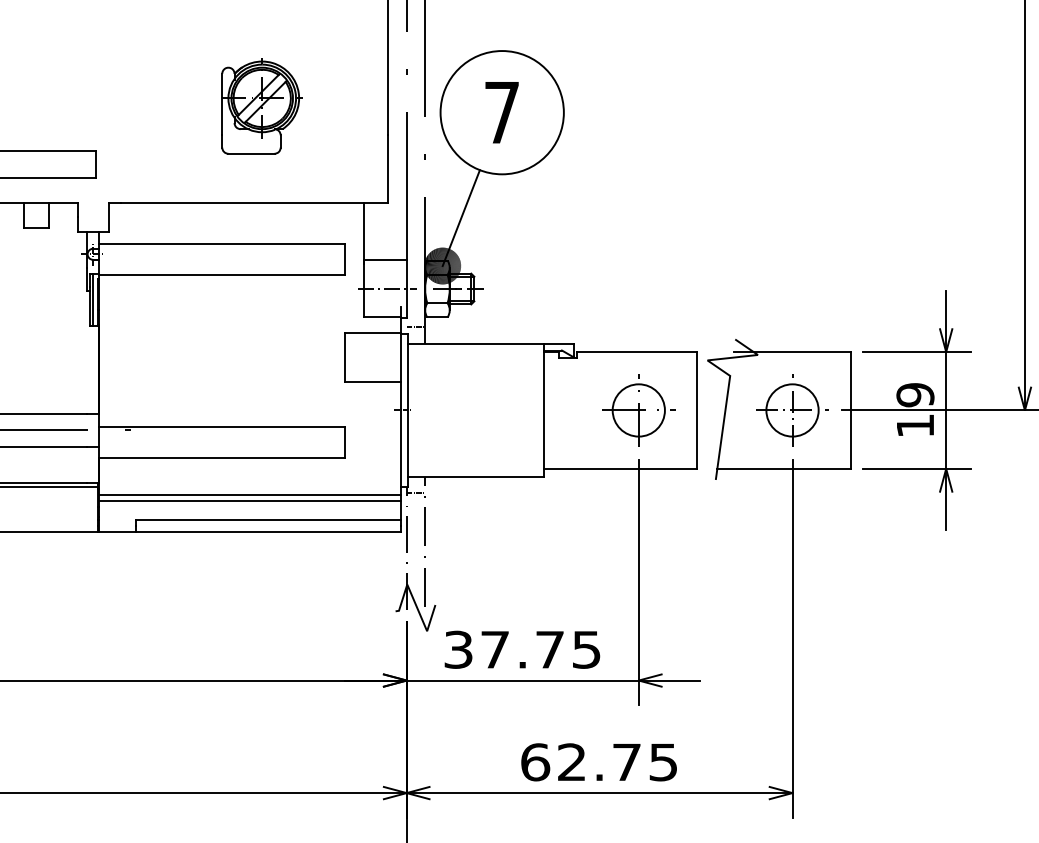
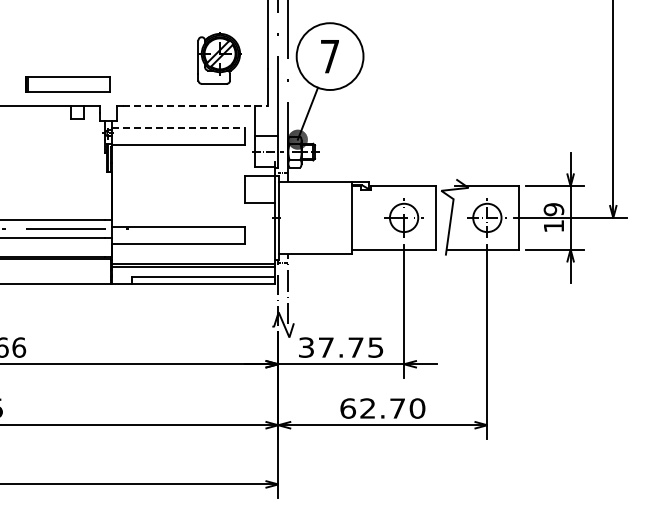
part: (261, 106) -> (219, 58), moved
line: (255, 202) -> (196, 105), solid -> dashed
line: (222, 245) -> (178, 128), solid -> dashed
text: (663, 762) -> (417, 408), 62.75 -> 62.70

